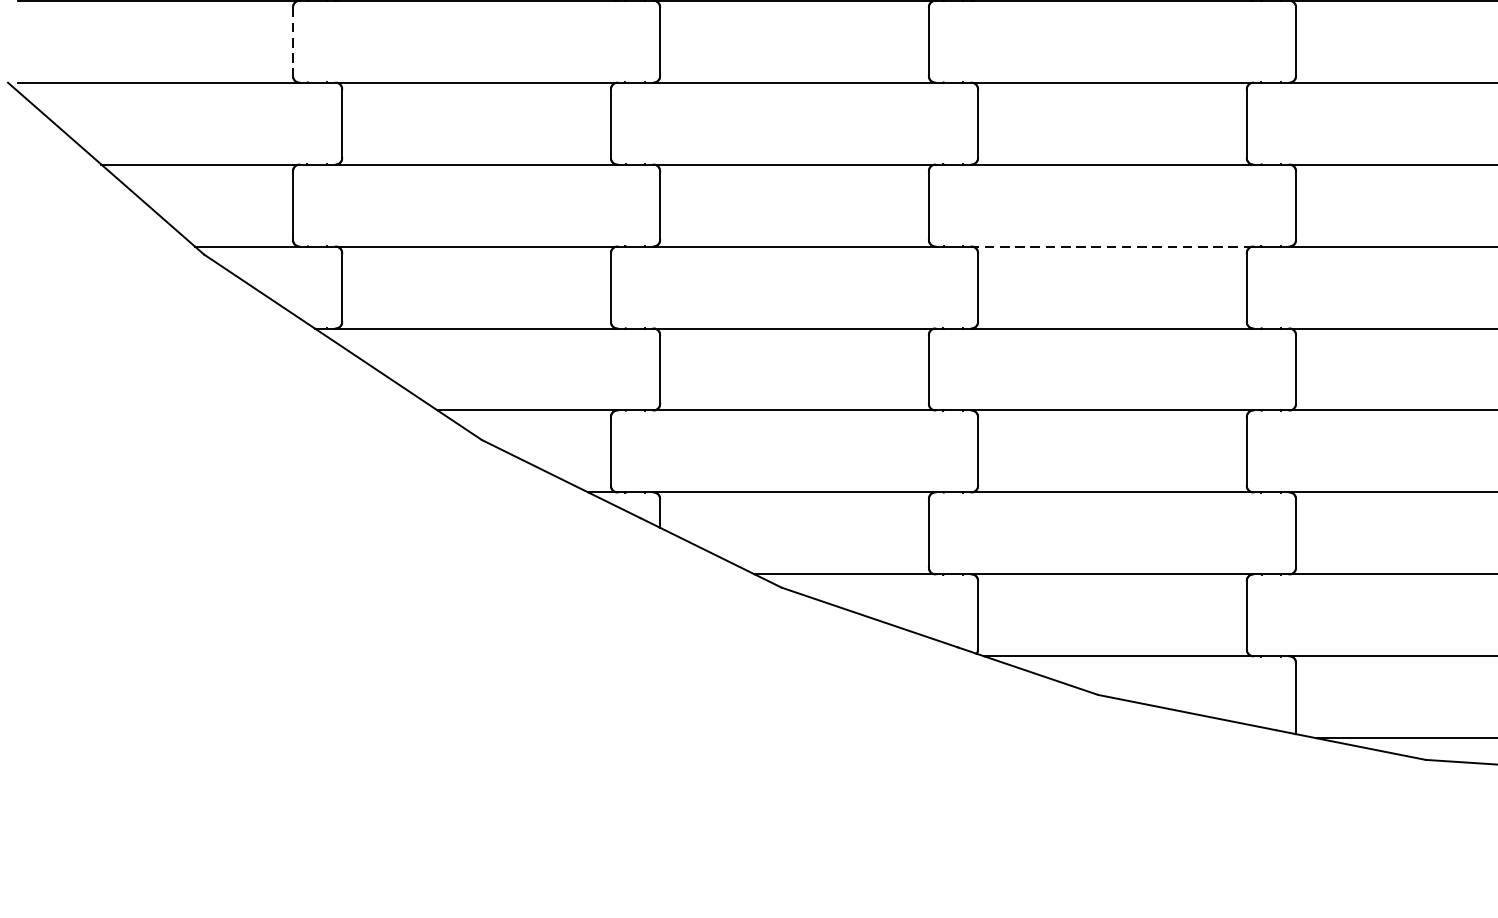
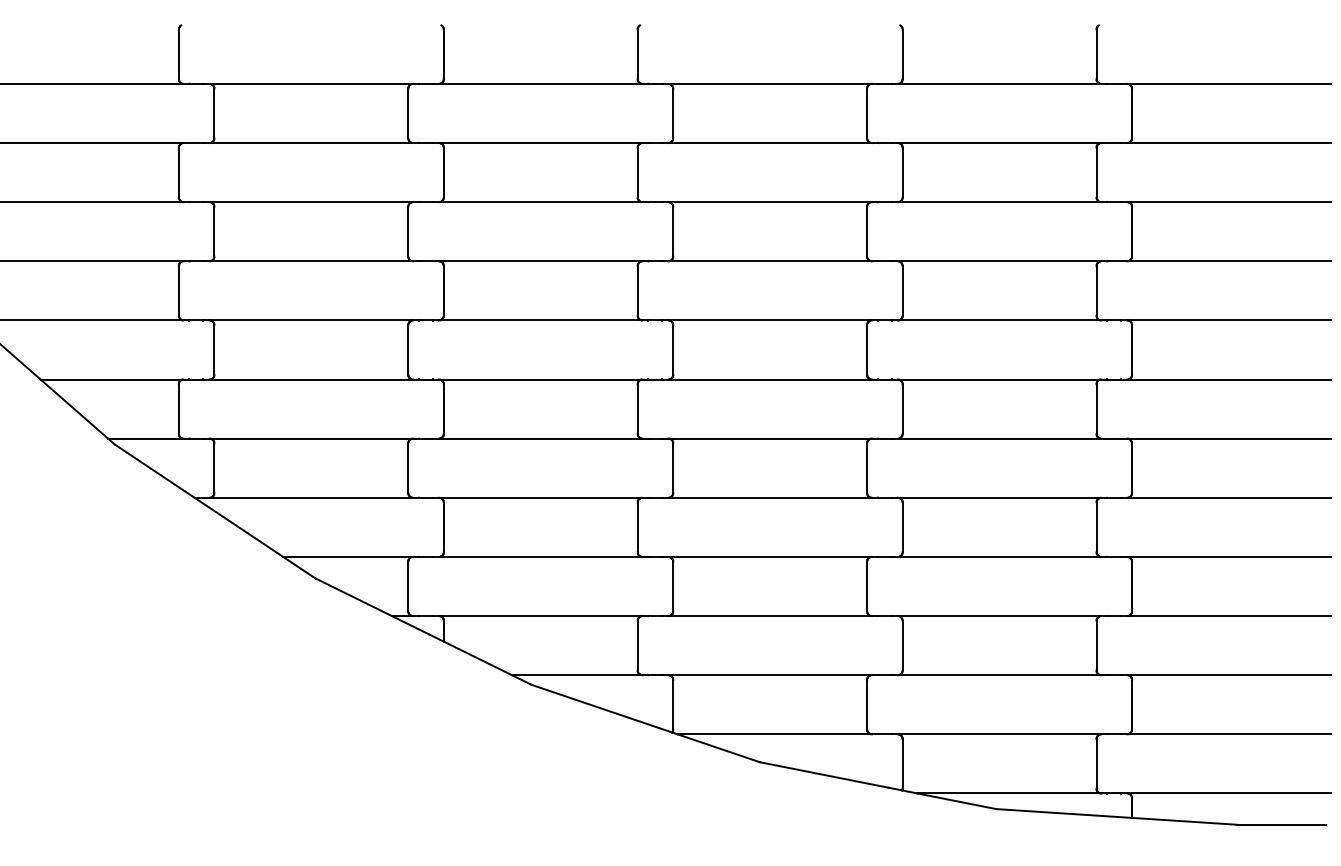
line: (292, 41) -> (178, 290), dashed -> solid
line: (1112, 246) -> (770, 438), dashed -> solid

